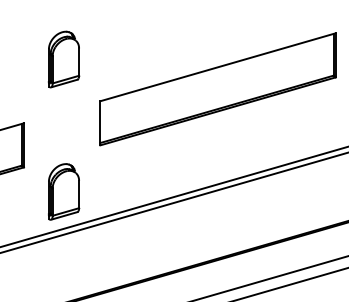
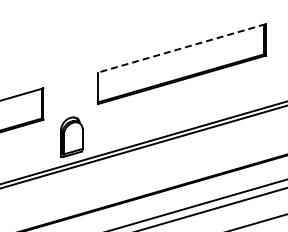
part: (63, 58) -> (71, 42), removed
line: (217, 67) -> (181, 48), solid -> dashed

